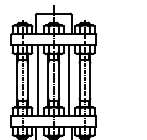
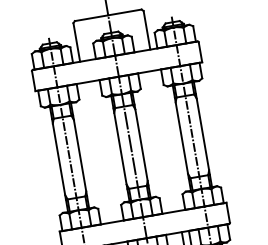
line: (38, 80) -> (100, 151), removed
line: (69, 80) -> (161, 141), removed

